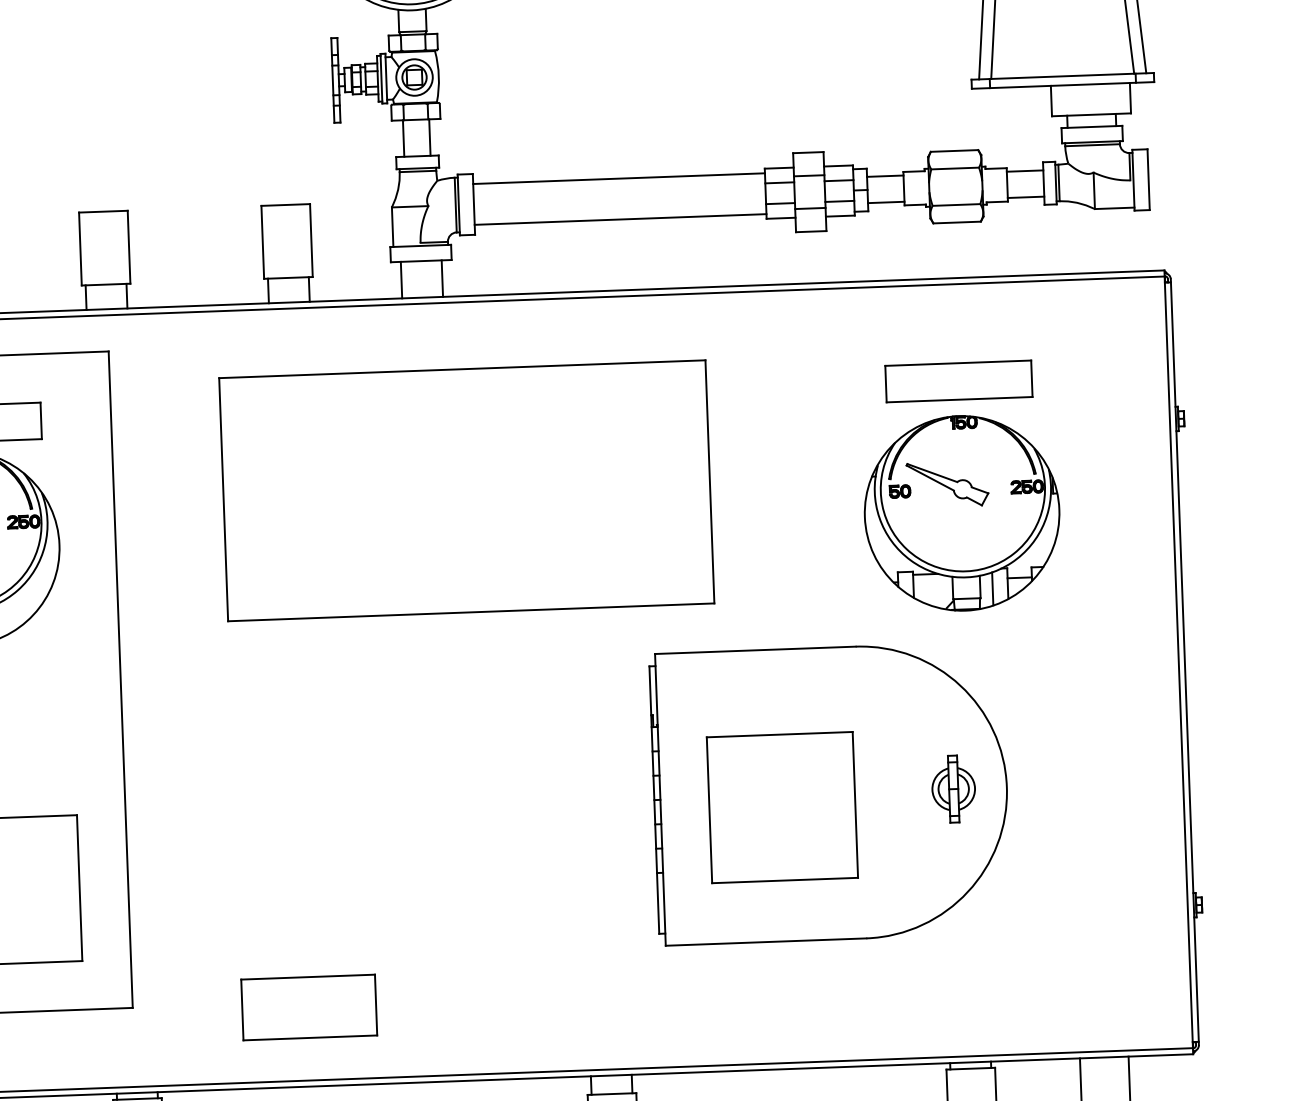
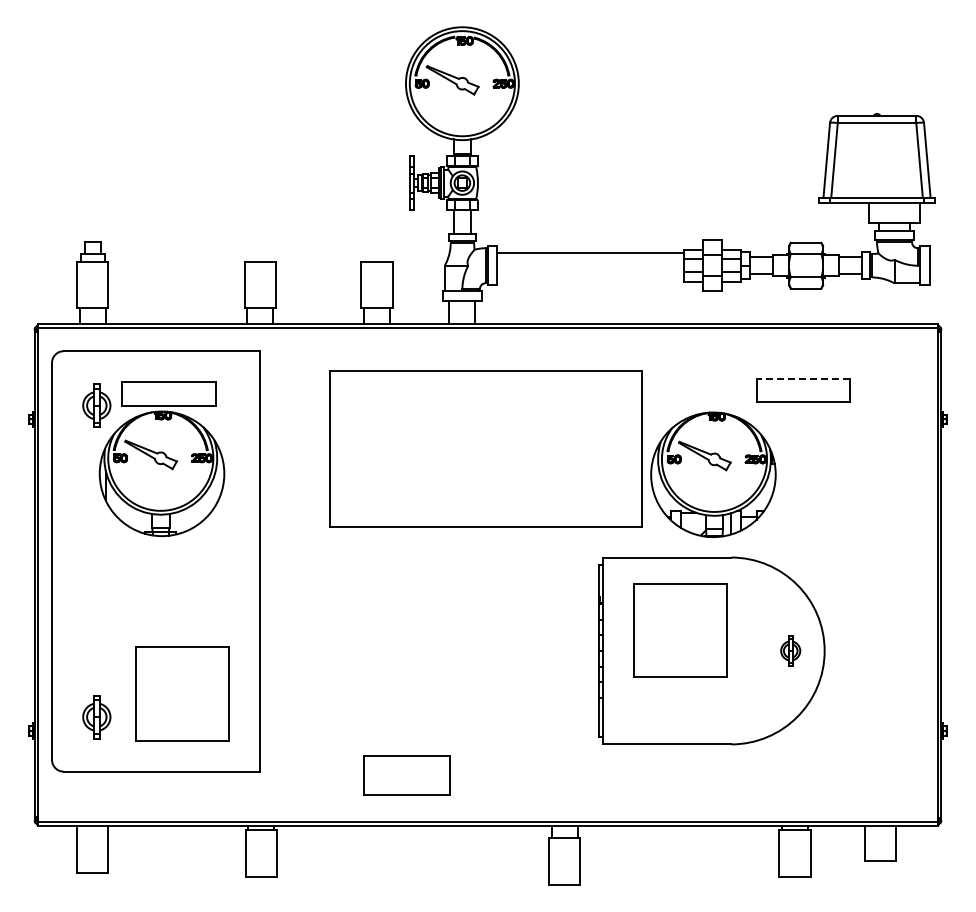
line: (619, 219) -> (590, 278), removed
line: (958, 362) -> (803, 378), solid -> dashed
part: (962, 512) -> (713, 474), moved
part: (953, 788) -> (790, 650), size x0.7
part: (782, 807) -> (680, 630), moved
part: (308, 1007) -> (406, 775), moved

